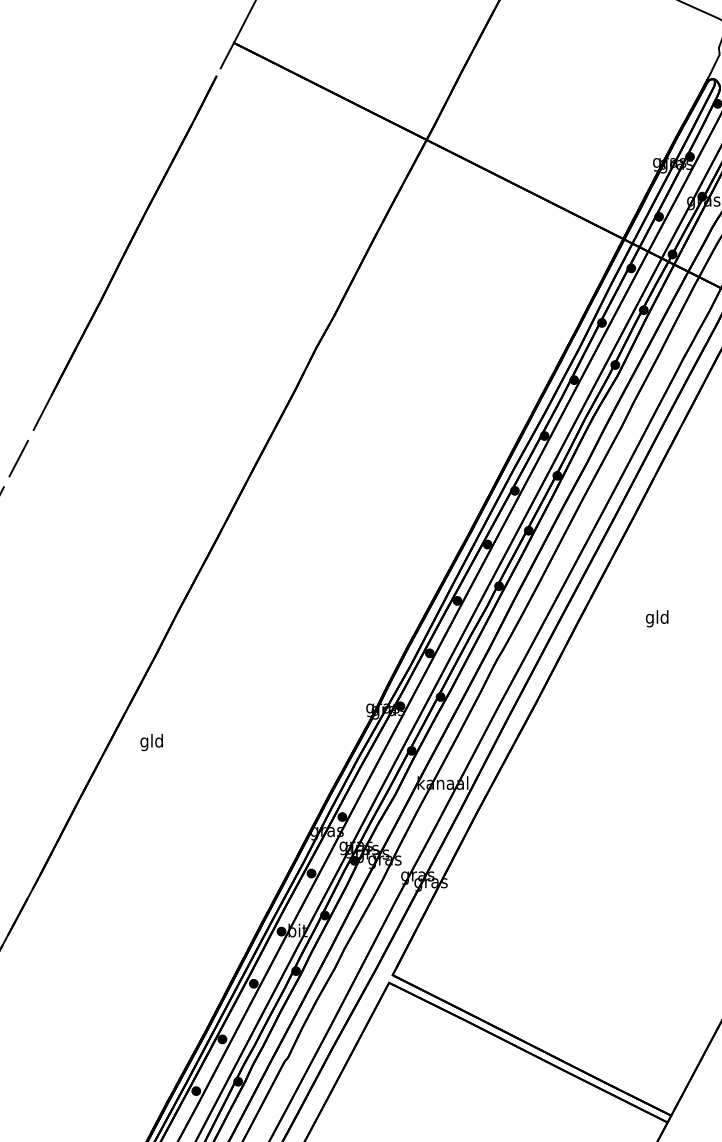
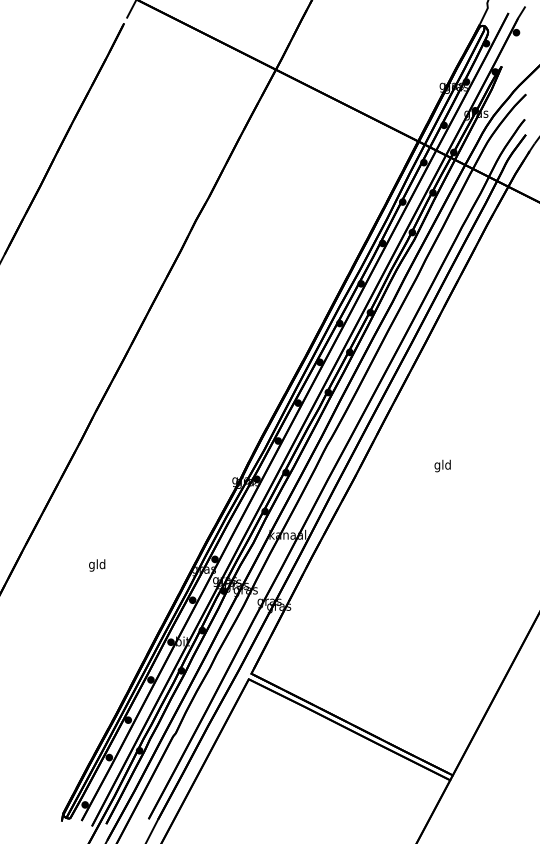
text: (656, 618) -> (442, 465), moved
text: (152, 742) -> (97, 565), moved

